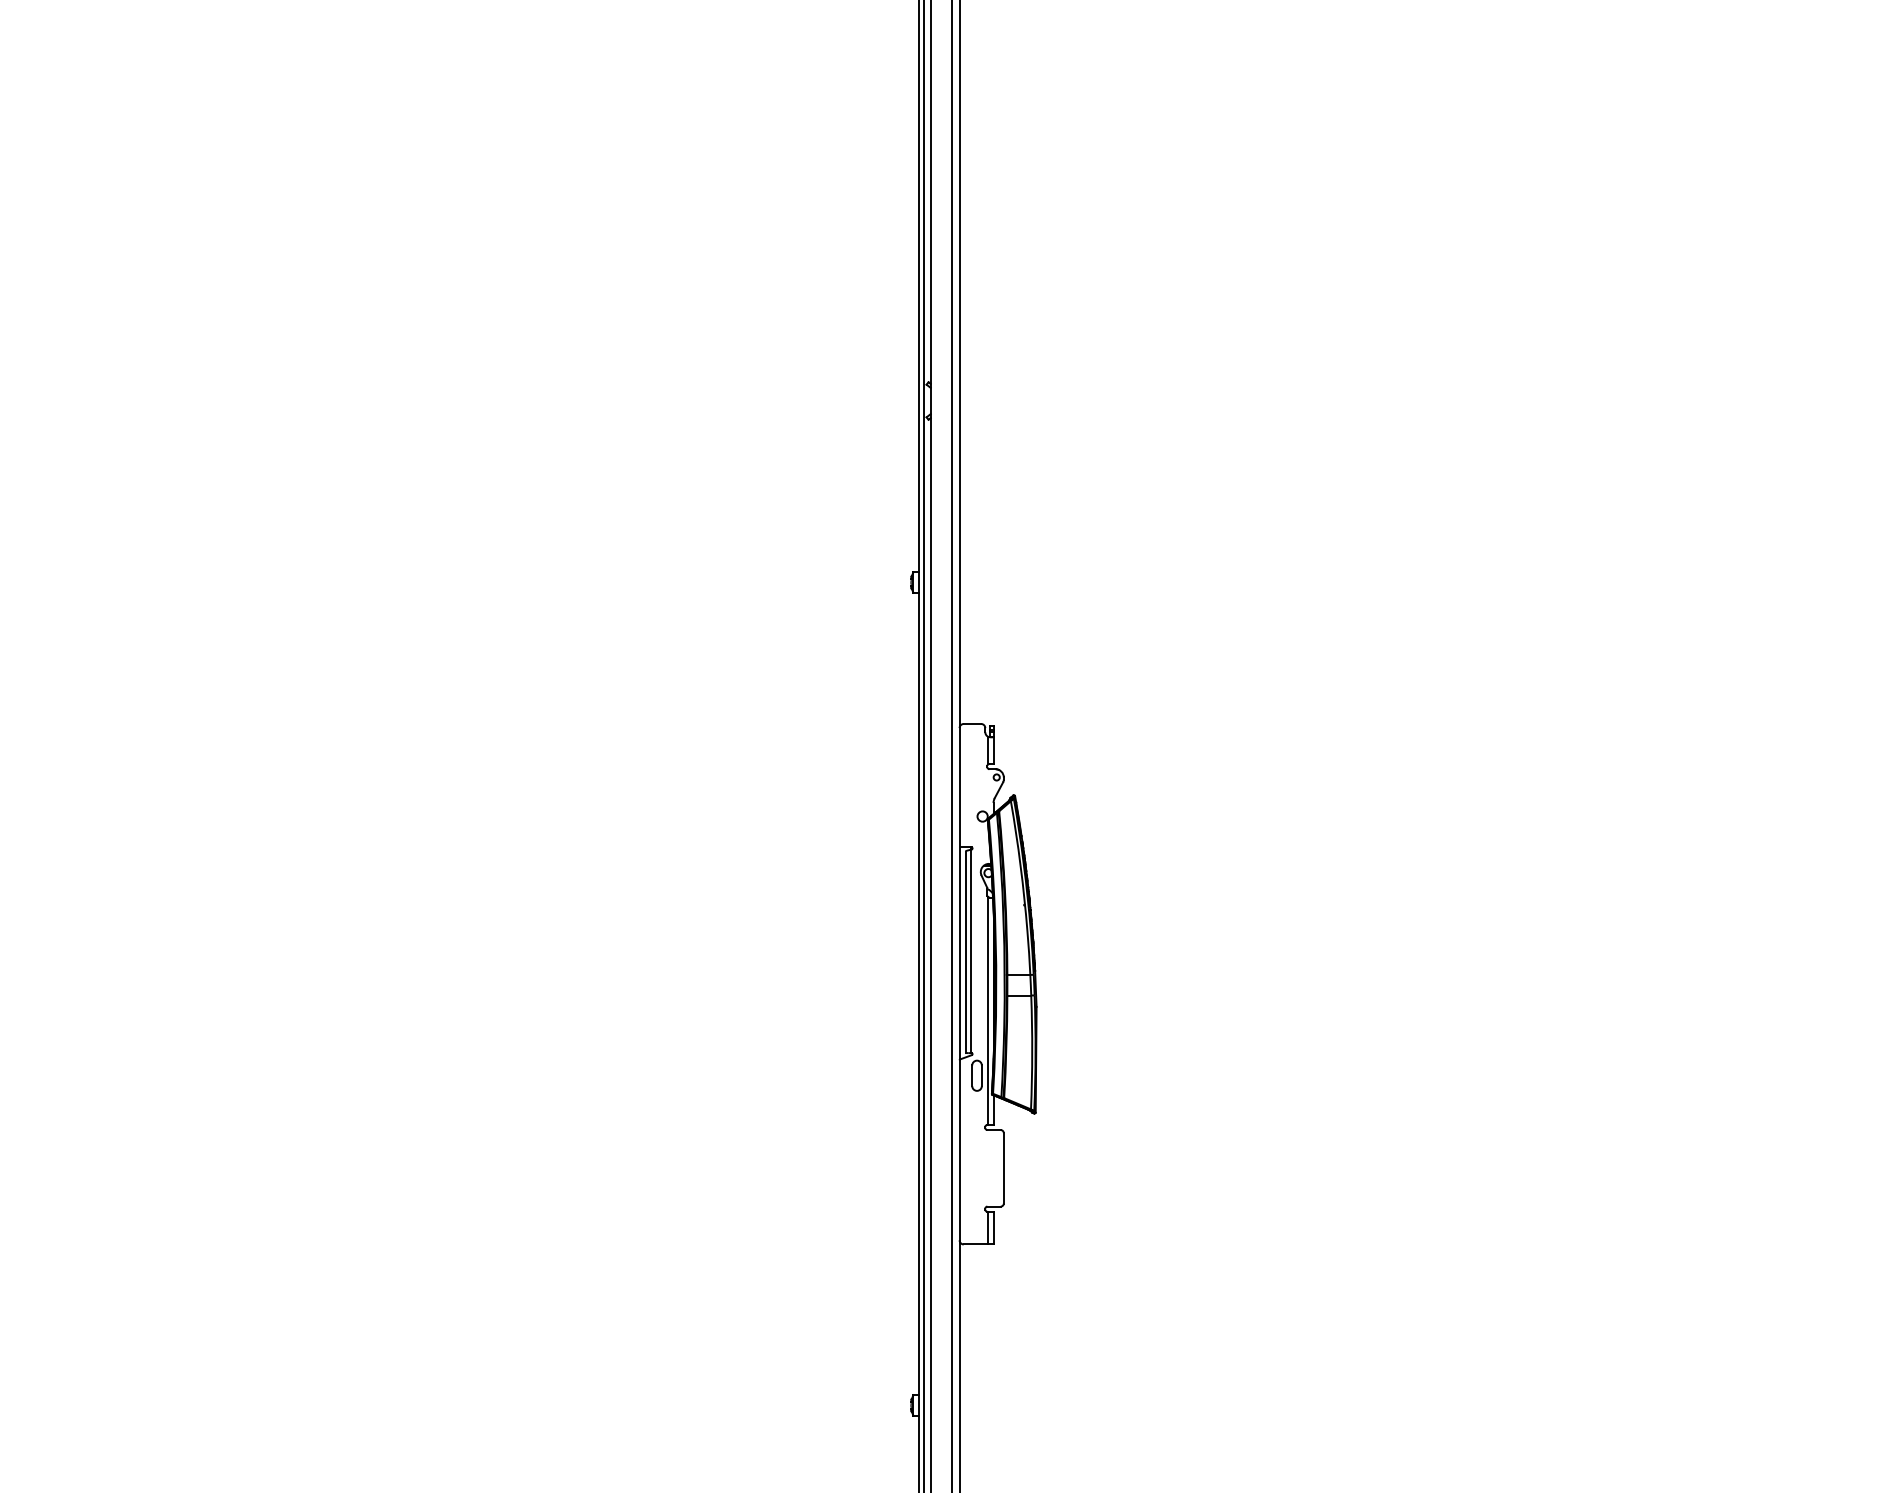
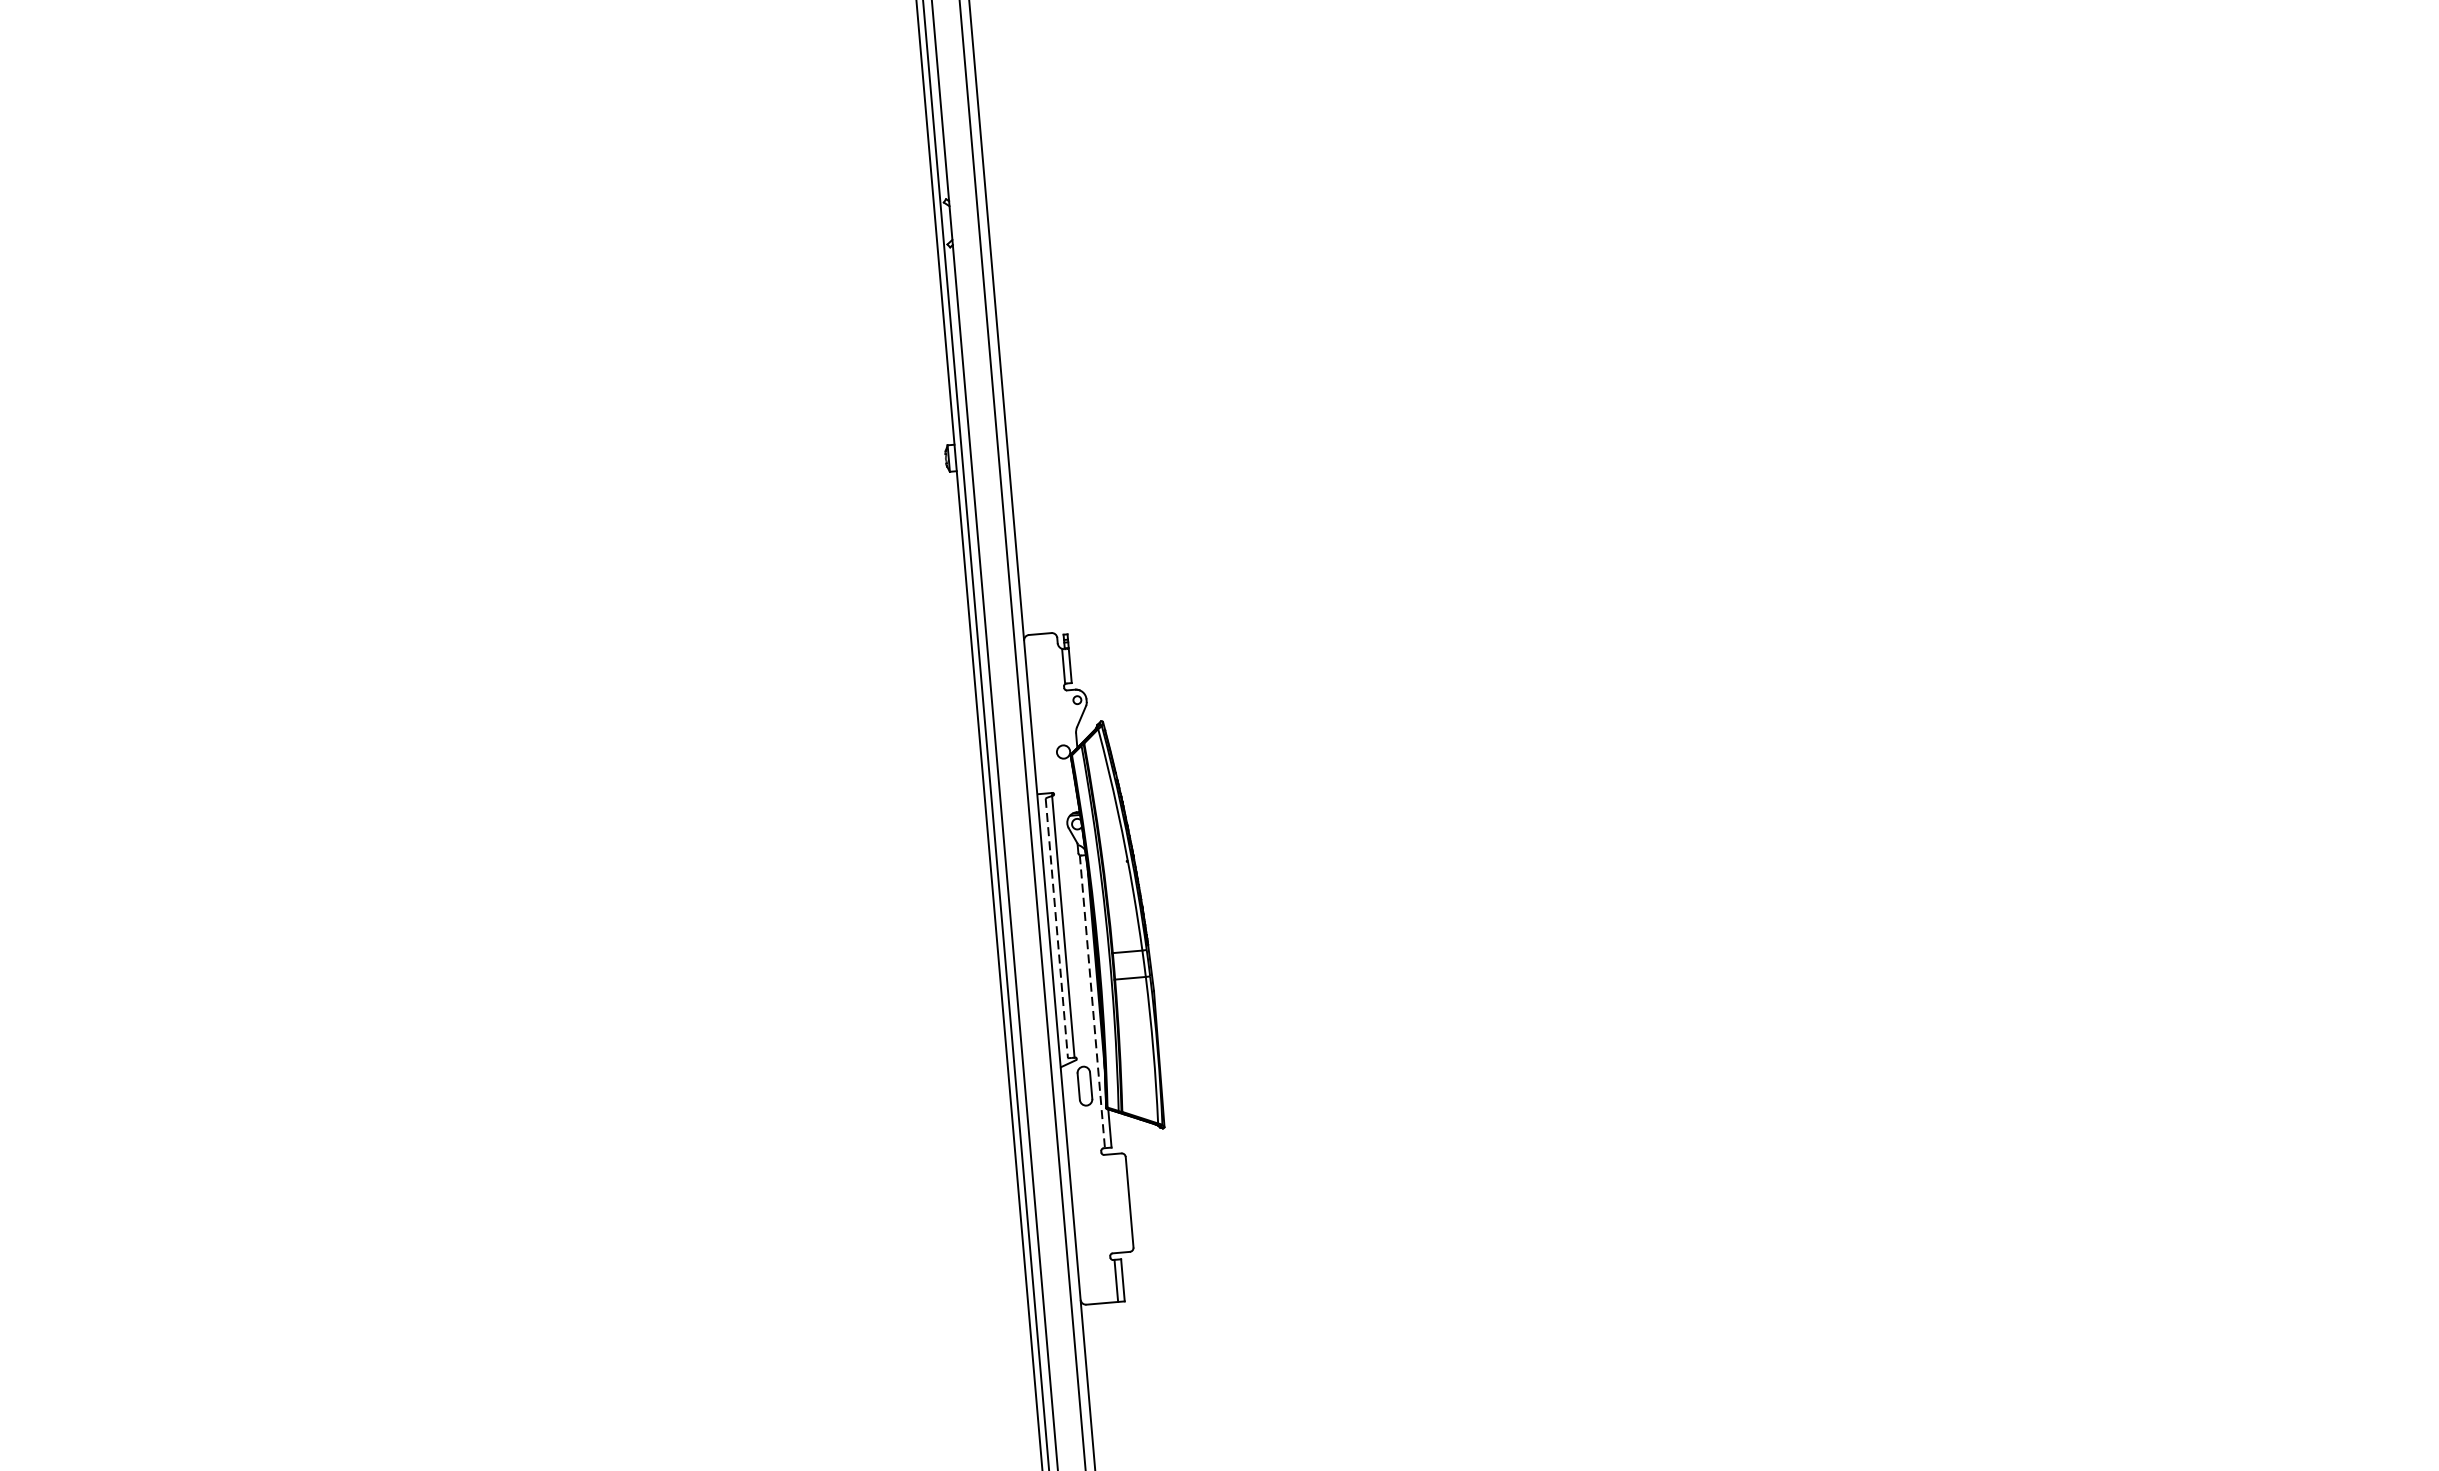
line: (965, 952) -> (1056, 928), solid -> dashed
line: (988, 1011) -> (1092, 1002), solid -> dashed

